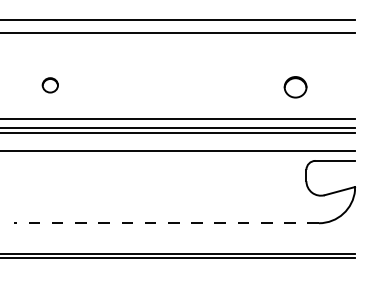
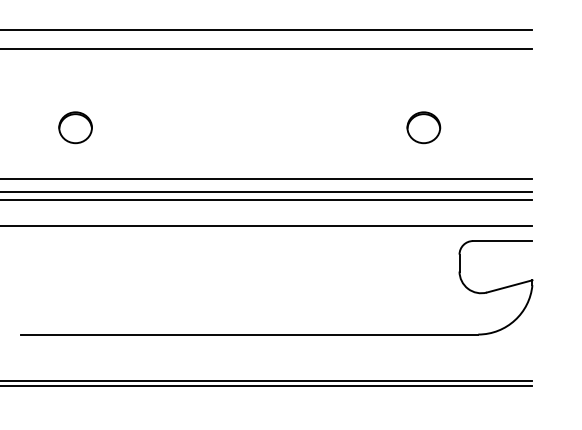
part: (50, 85) -> (75, 128), size x1.43
part: (295, 87) -> (423, 128), moved
line: (166, 223) -> (249, 334), dashed -> solid

